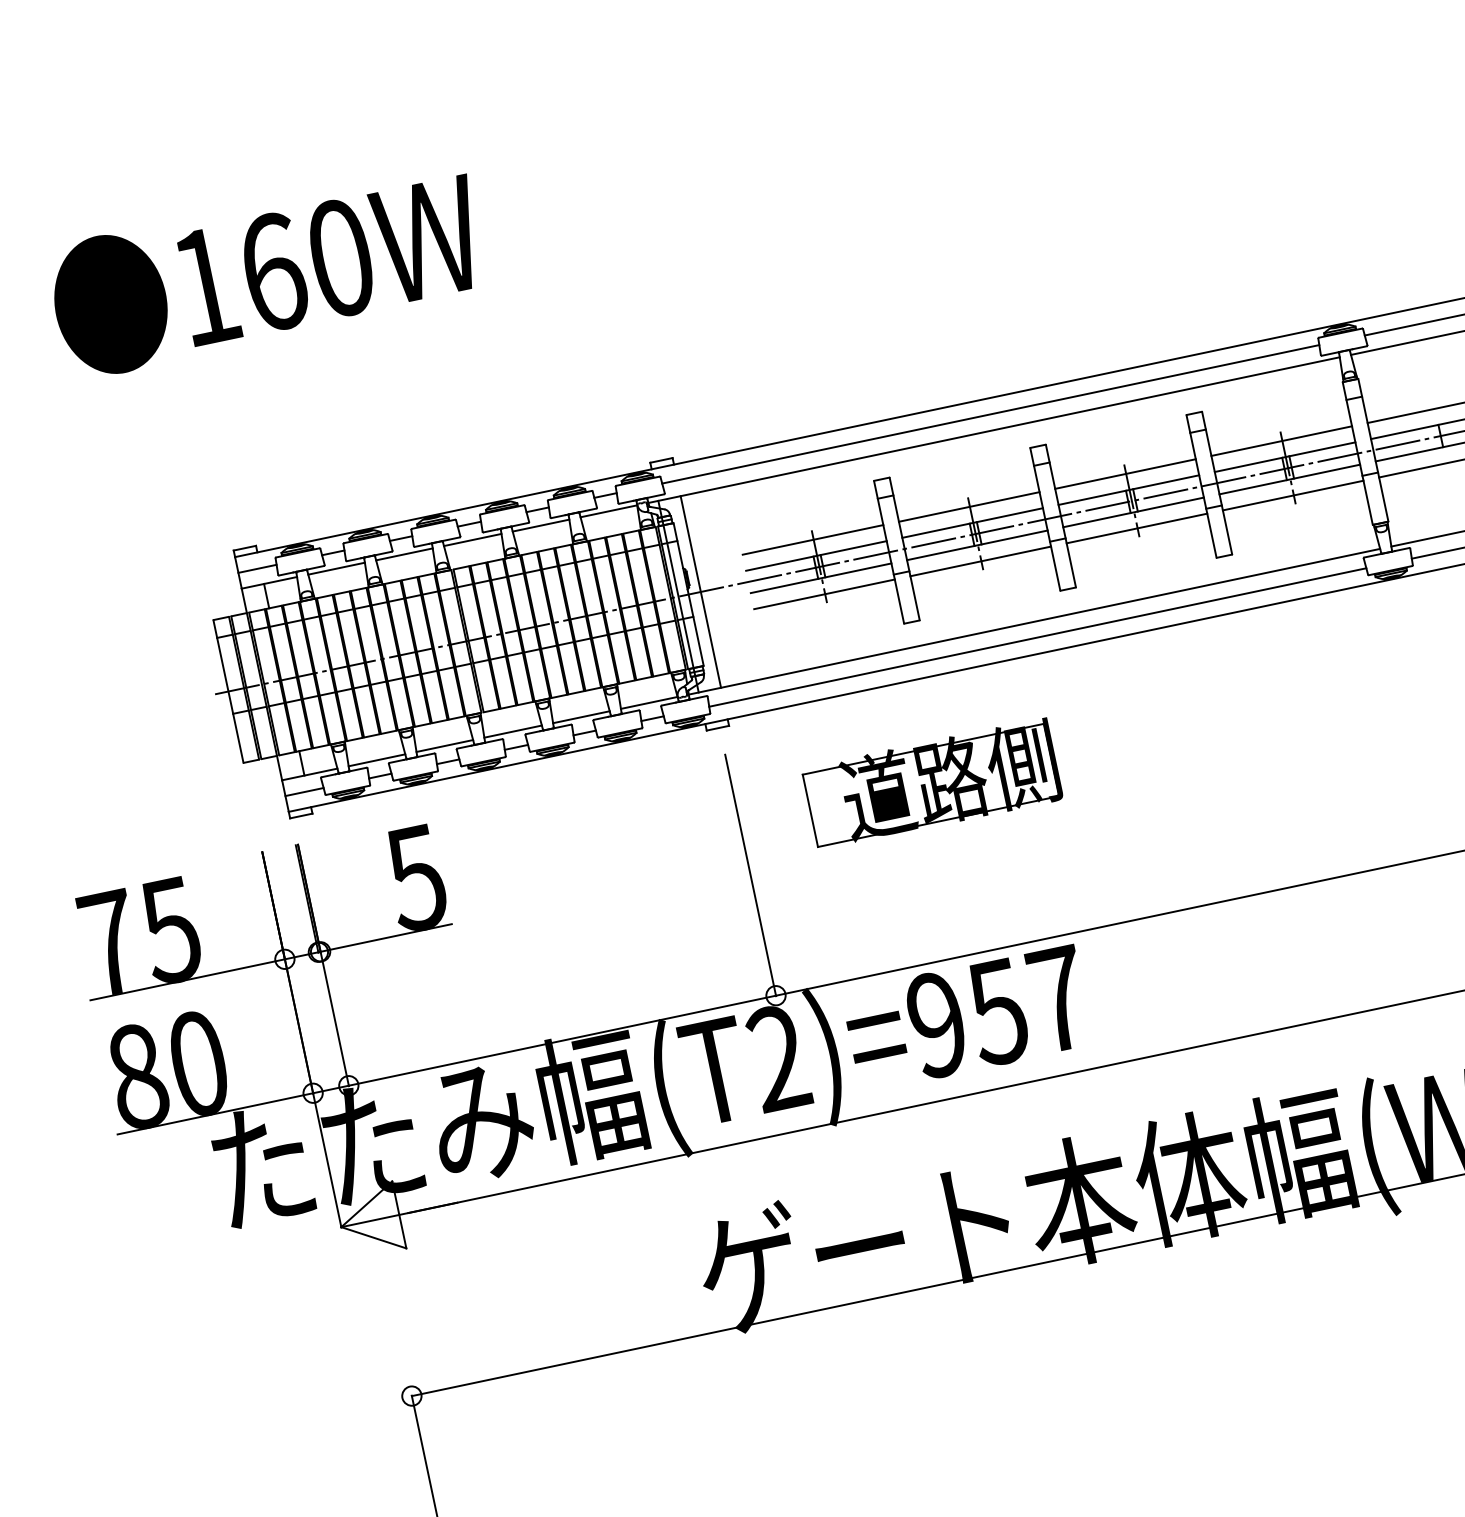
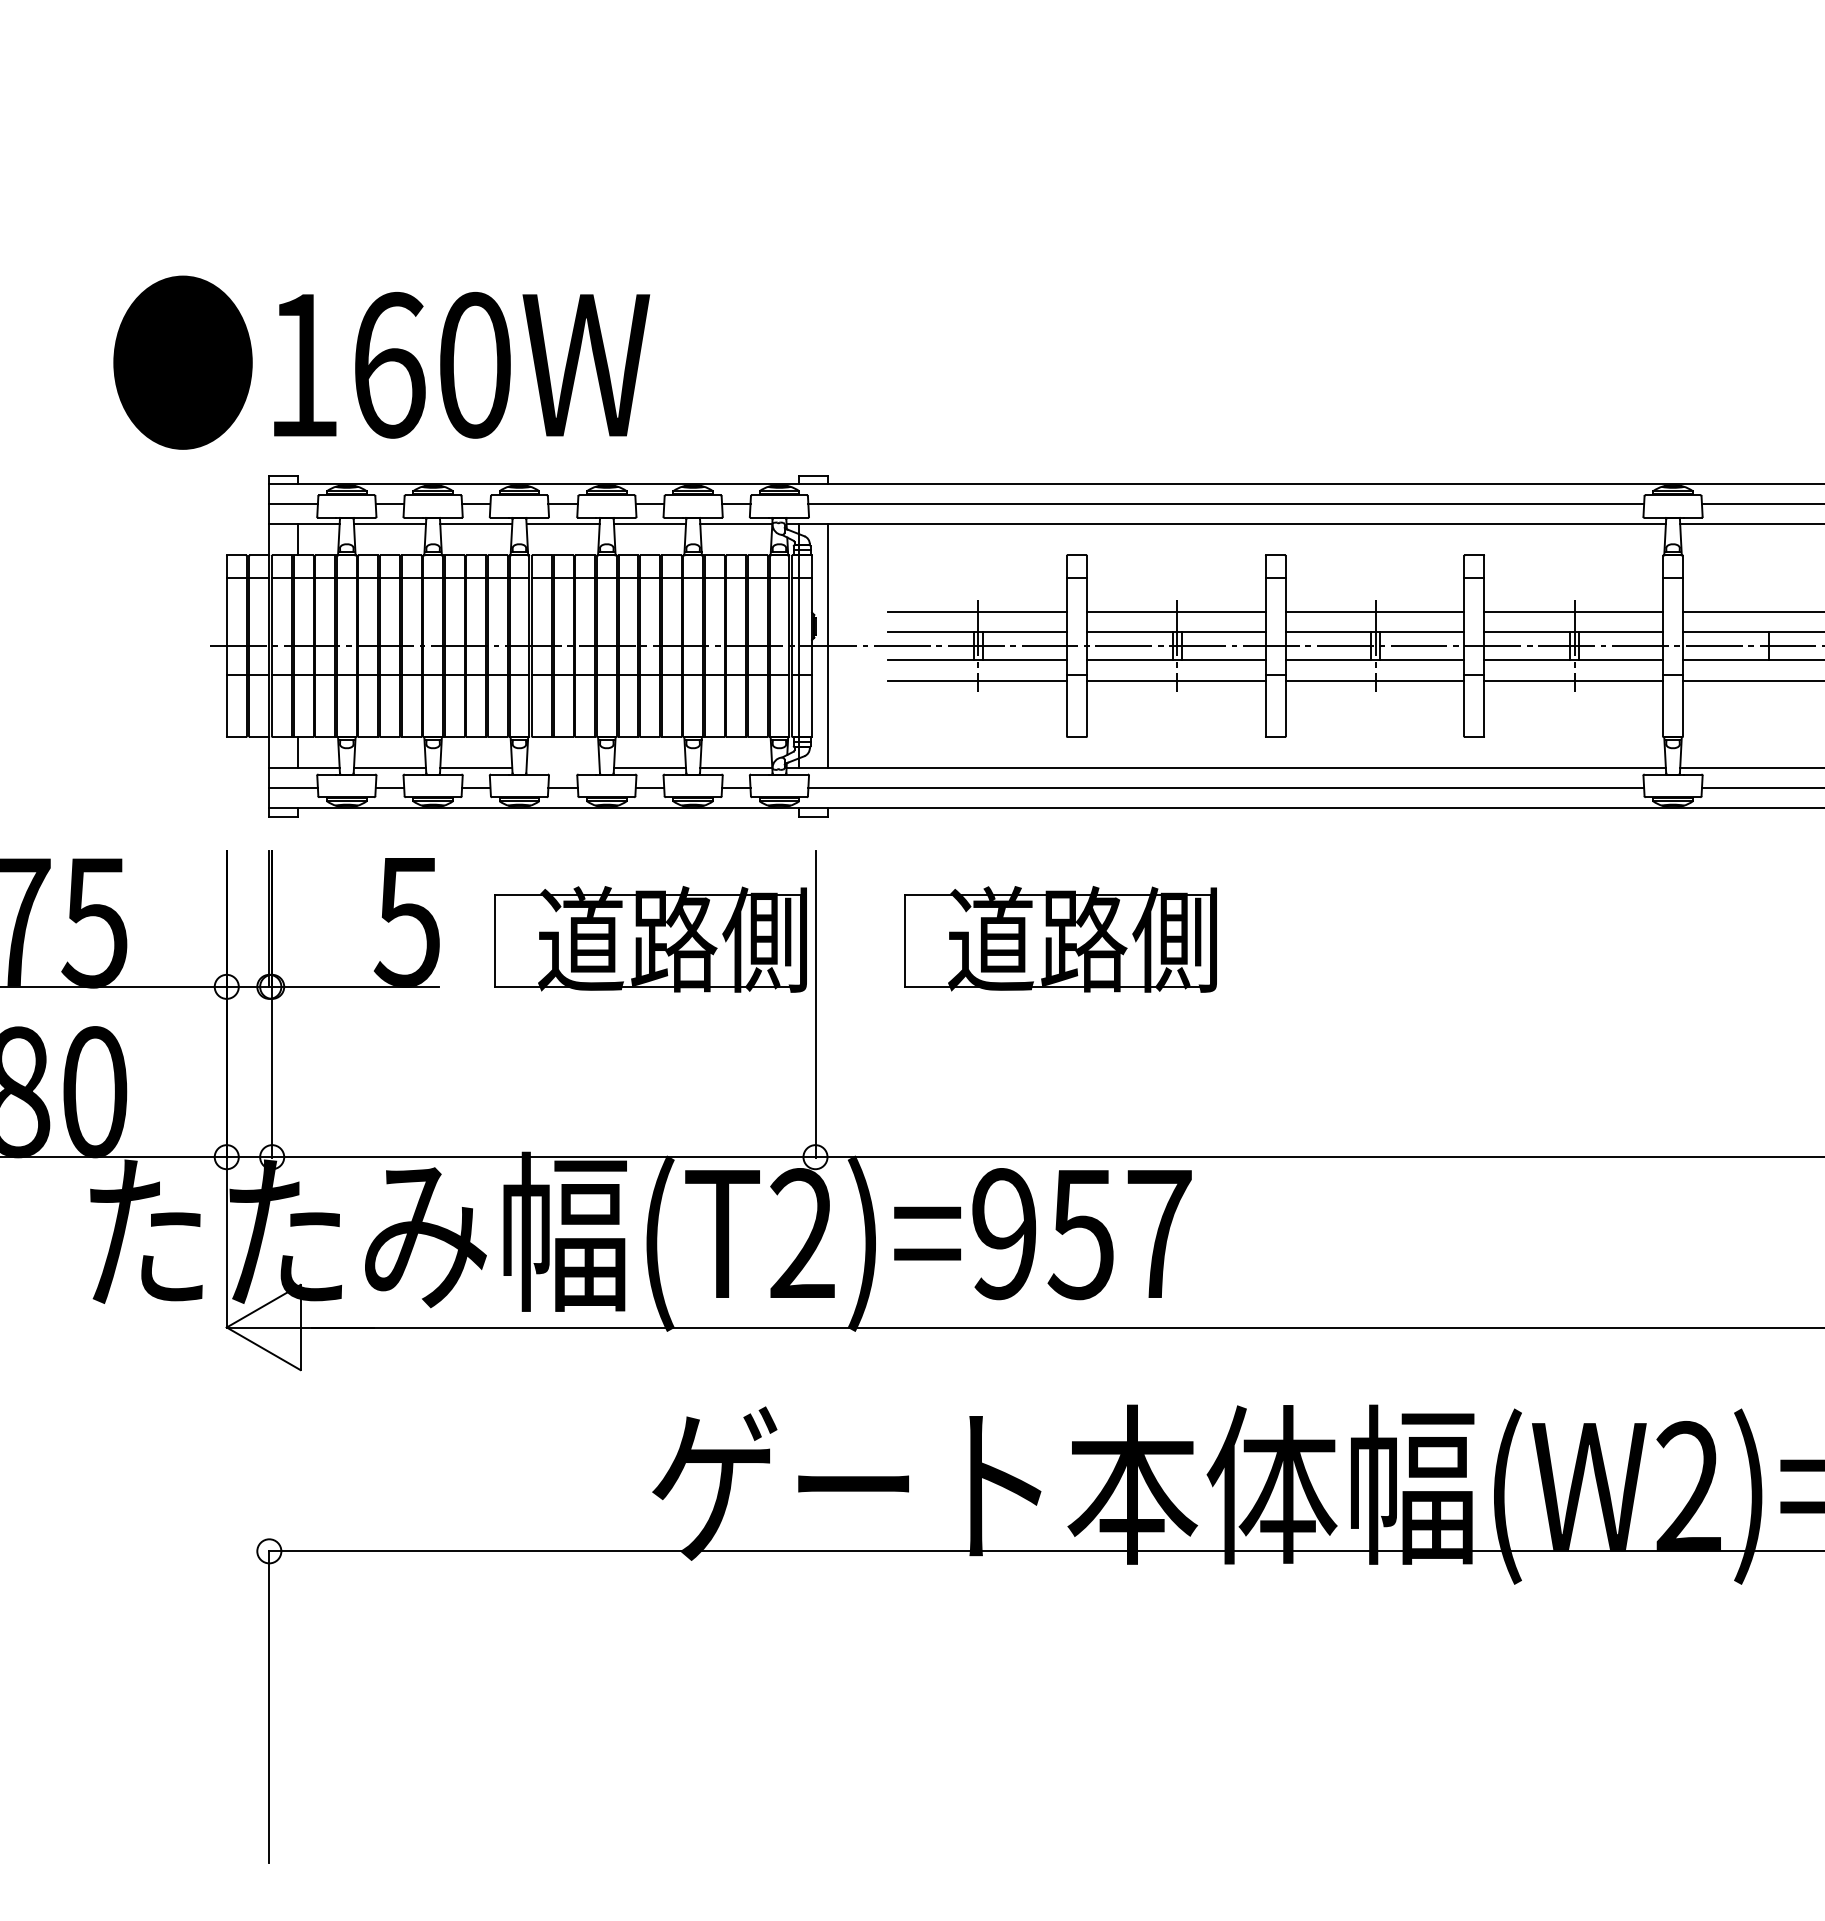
text: (266, 271) -> (381, 362), moved
line: (512, 732) -> (562, 768), removed
part: (610, 851) -> (650, 939), added

